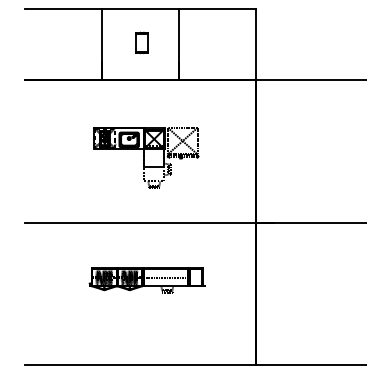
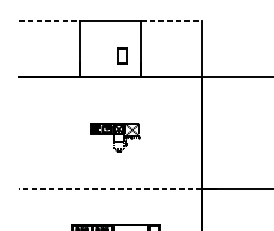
line: (63, 9) -> (49, 20), solid -> dashed
line: (217, 9) -> (171, 20), solid -> dashed
part: (141, 42) -> (121, 55), moved
part: (146, 157) -> (115, 137), size x0.6
line: (140, 222) -> (110, 188), solid -> dashed

